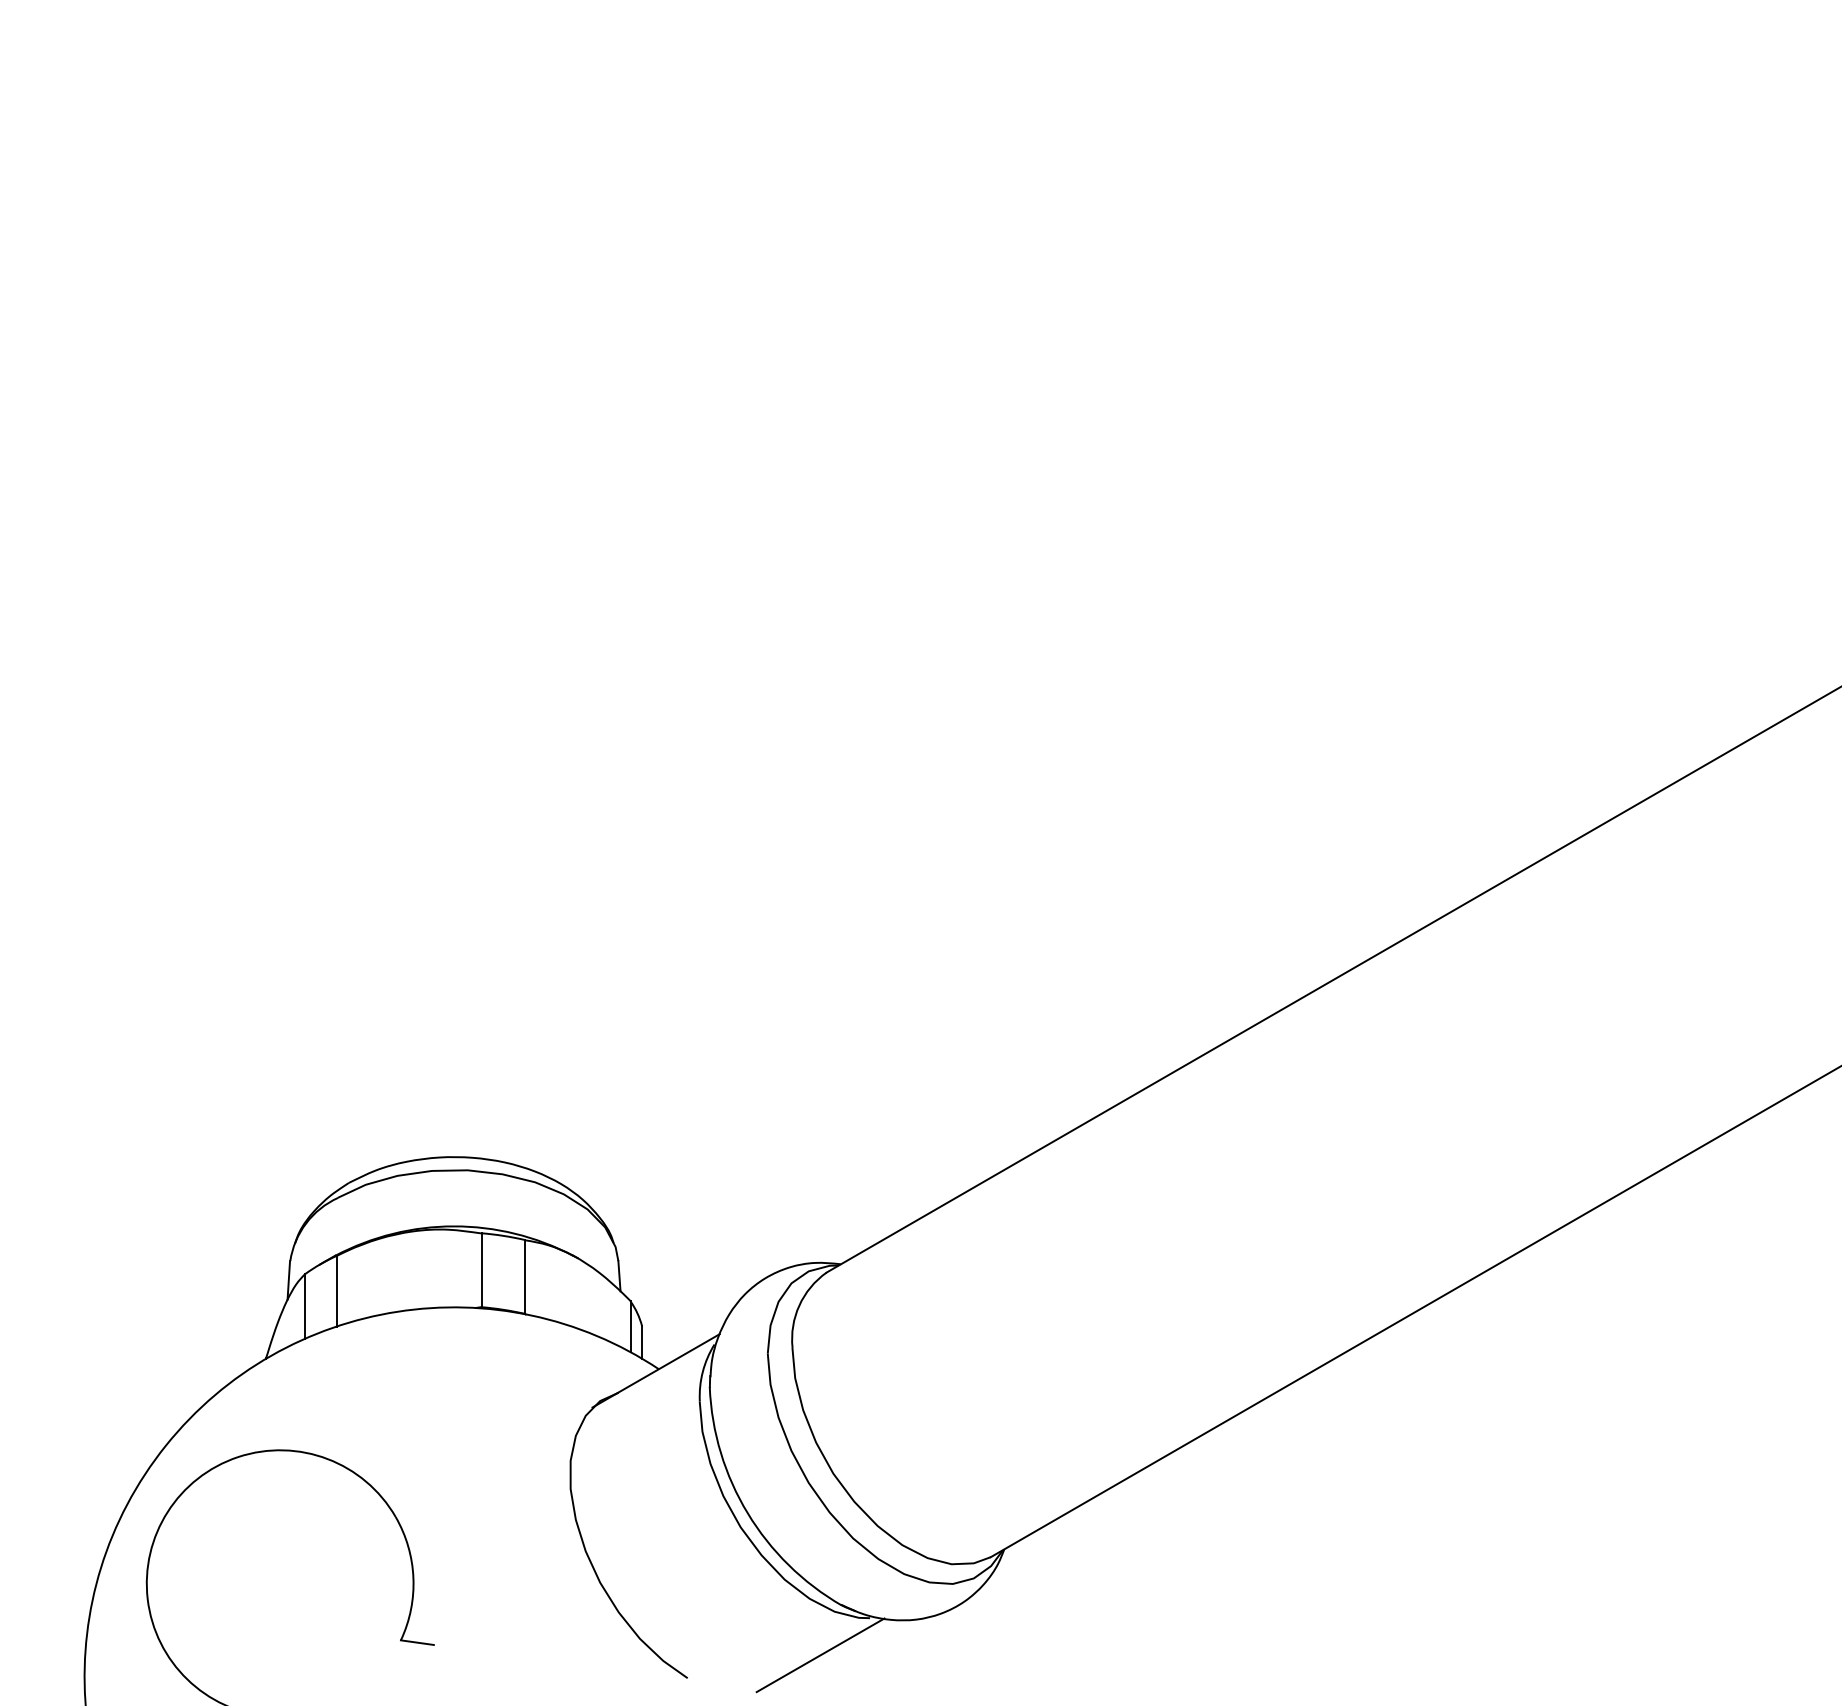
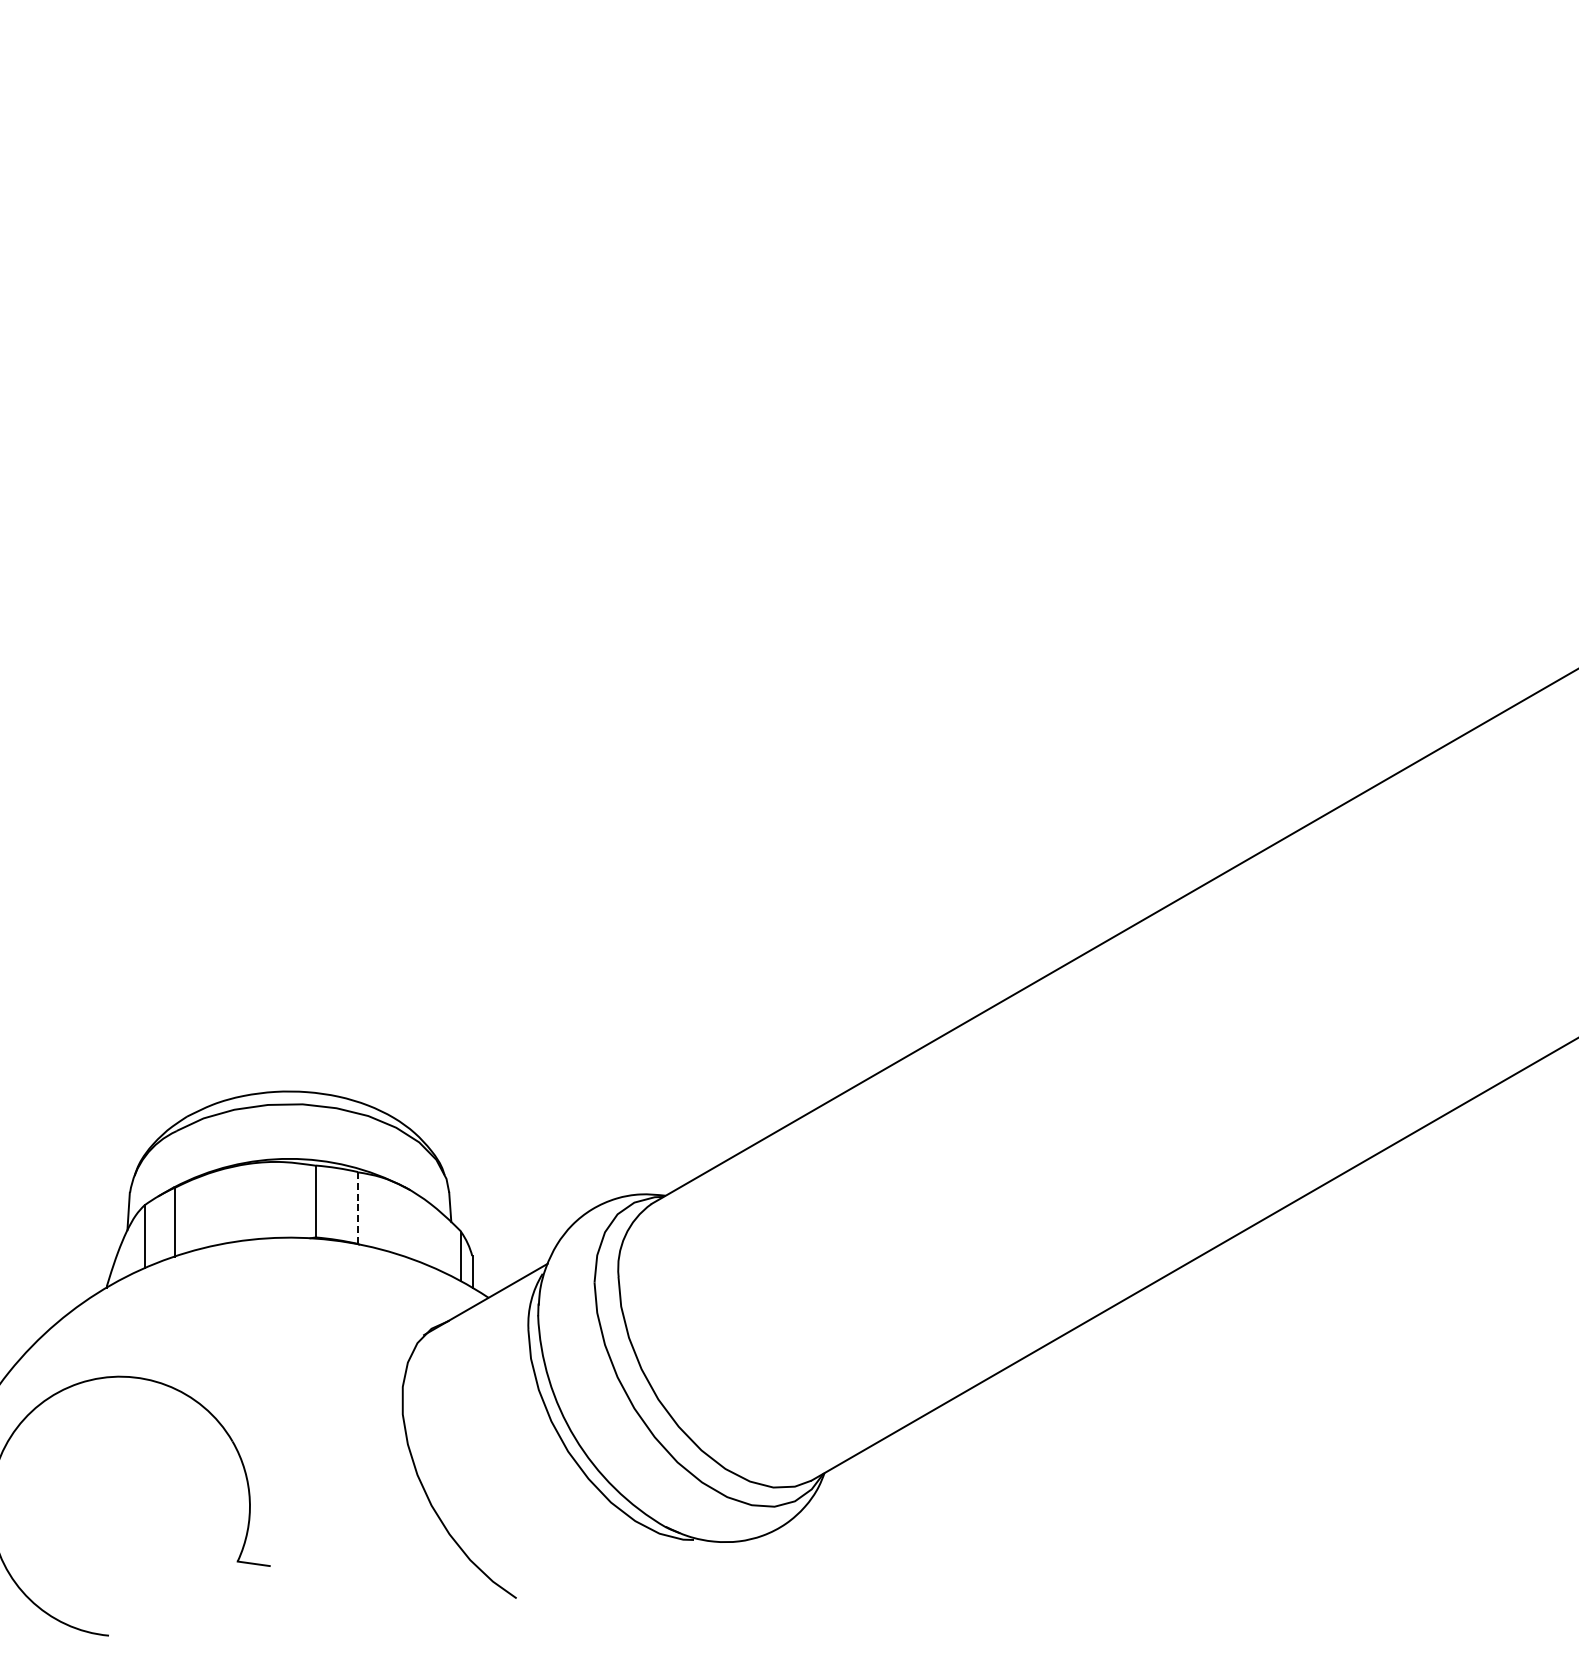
line: (524, 1277) -> (357, 1208), solid -> dashed
line: (820, 1655) -> (645, 1576), removed

